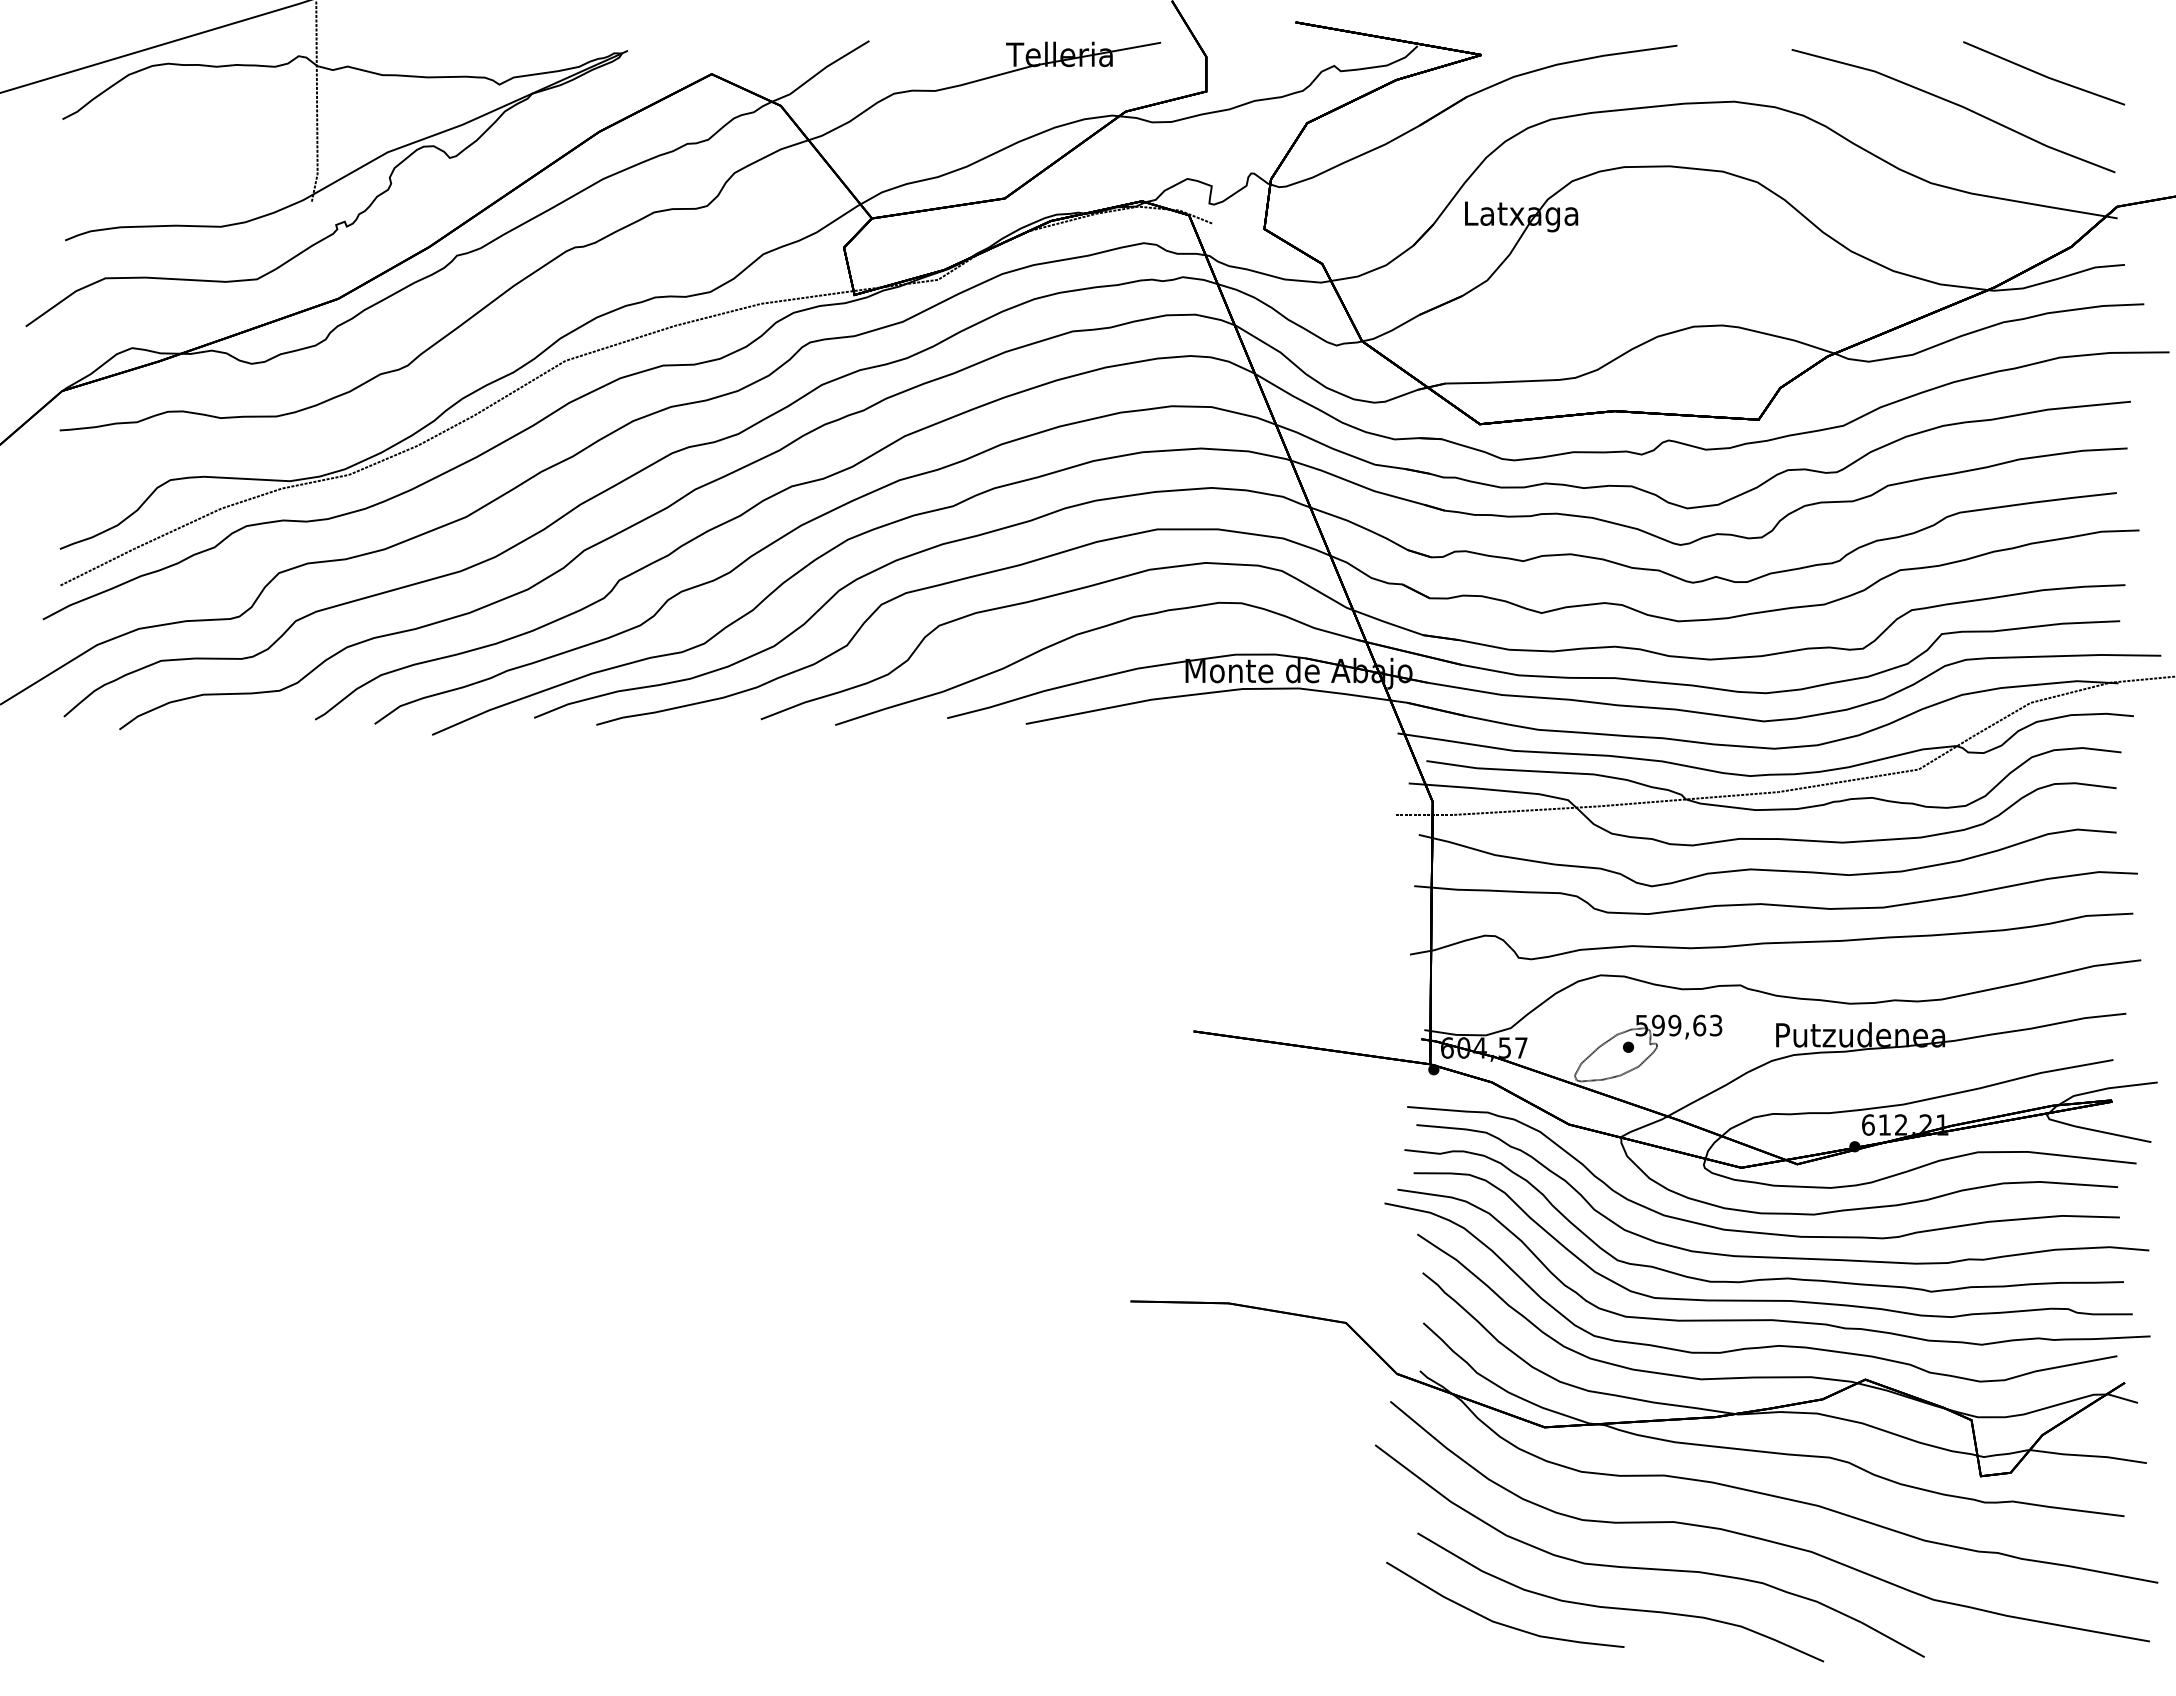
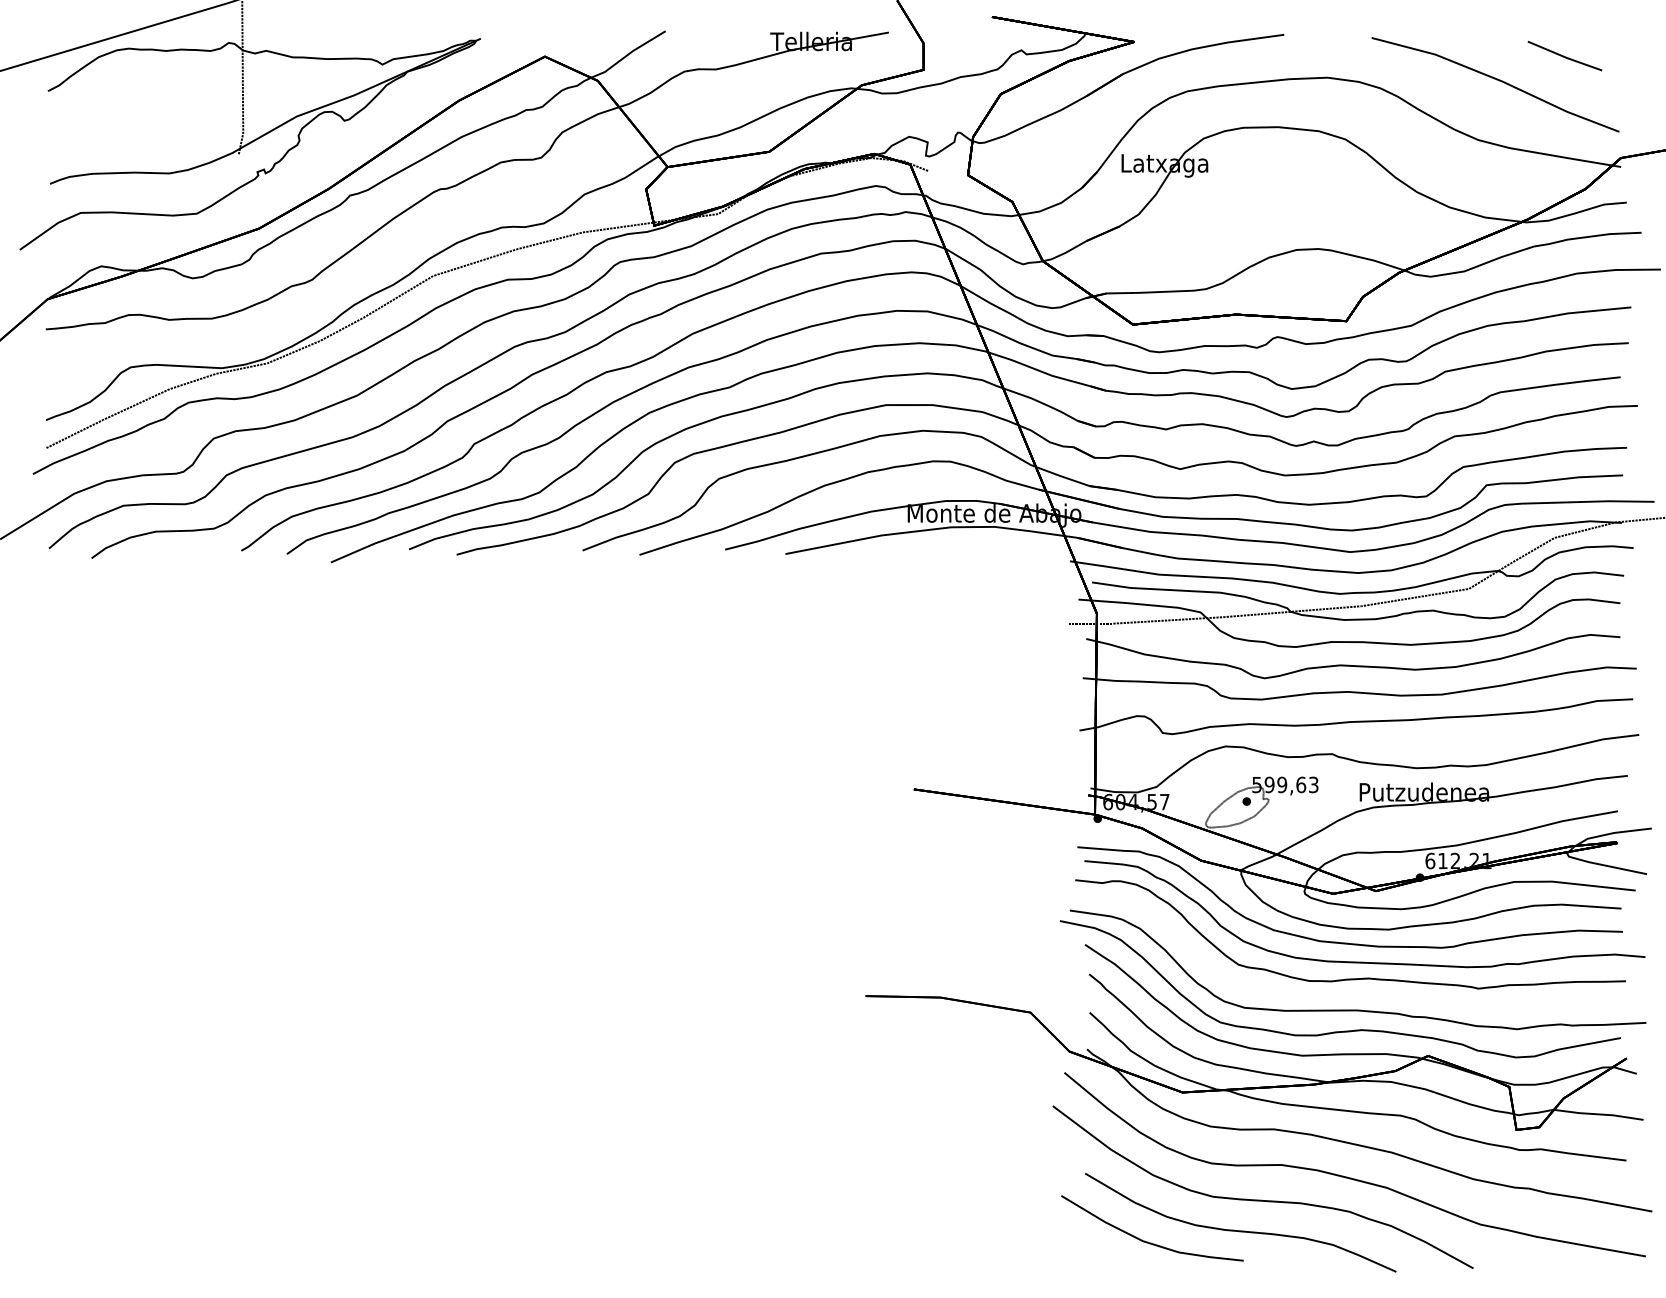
part: (2044, 73) -> (1565, 56), size x0.6
curve: (1772, 1299) -> (1356, 994), removed

